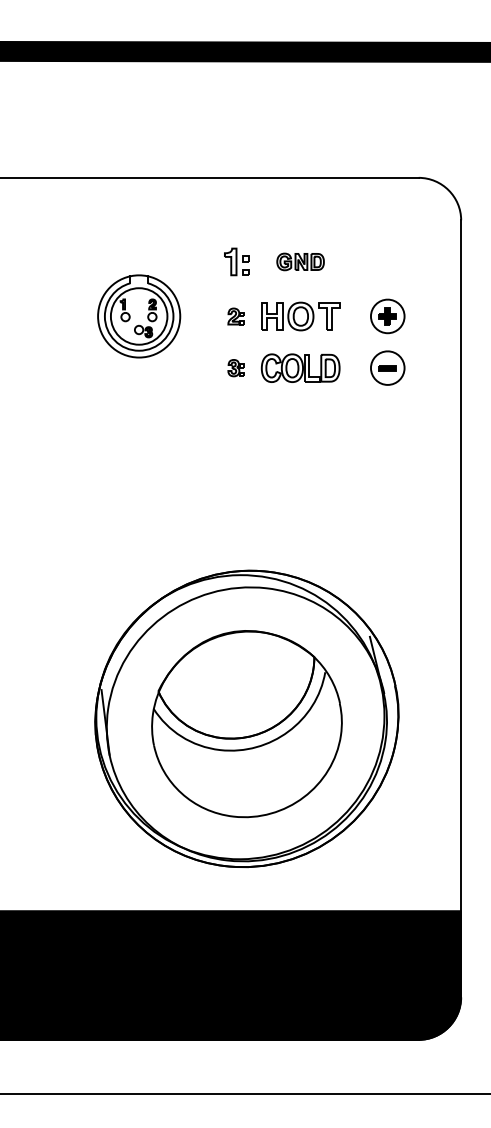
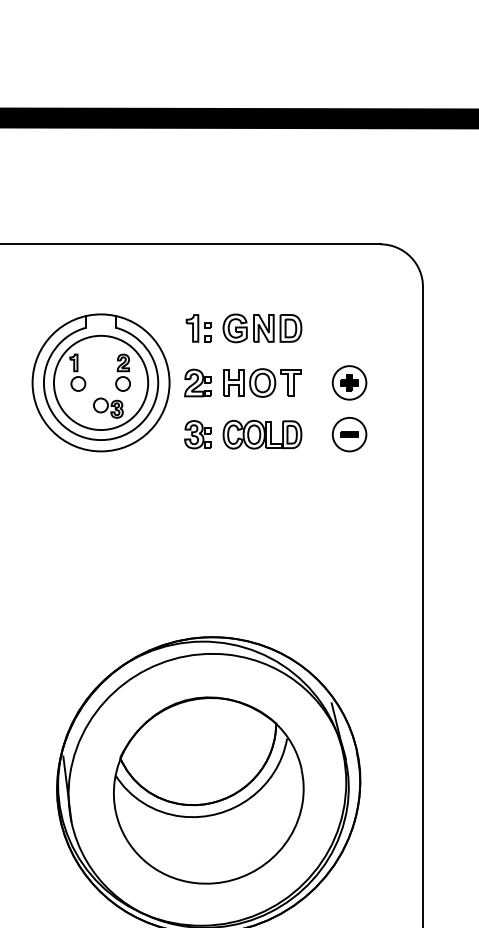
part: (300, 261) -> (262, 327), size x1.67
part: (138, 316) -> (100, 382), size x1.67
part: (235, 316) -> (197, 382), size x1.67
part: (235, 367) -> (197, 433), size x1.67

